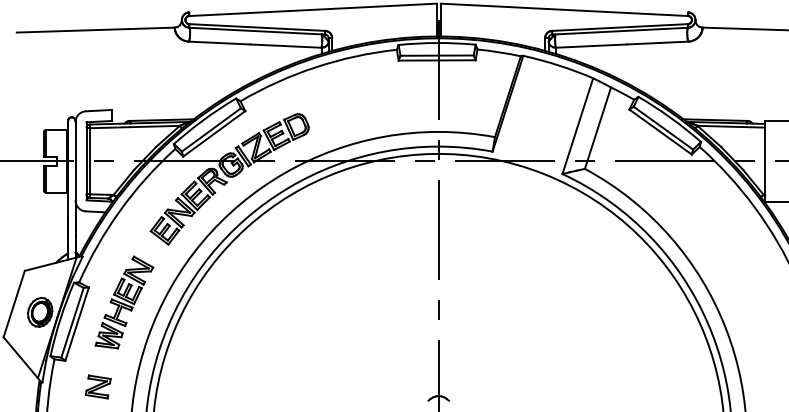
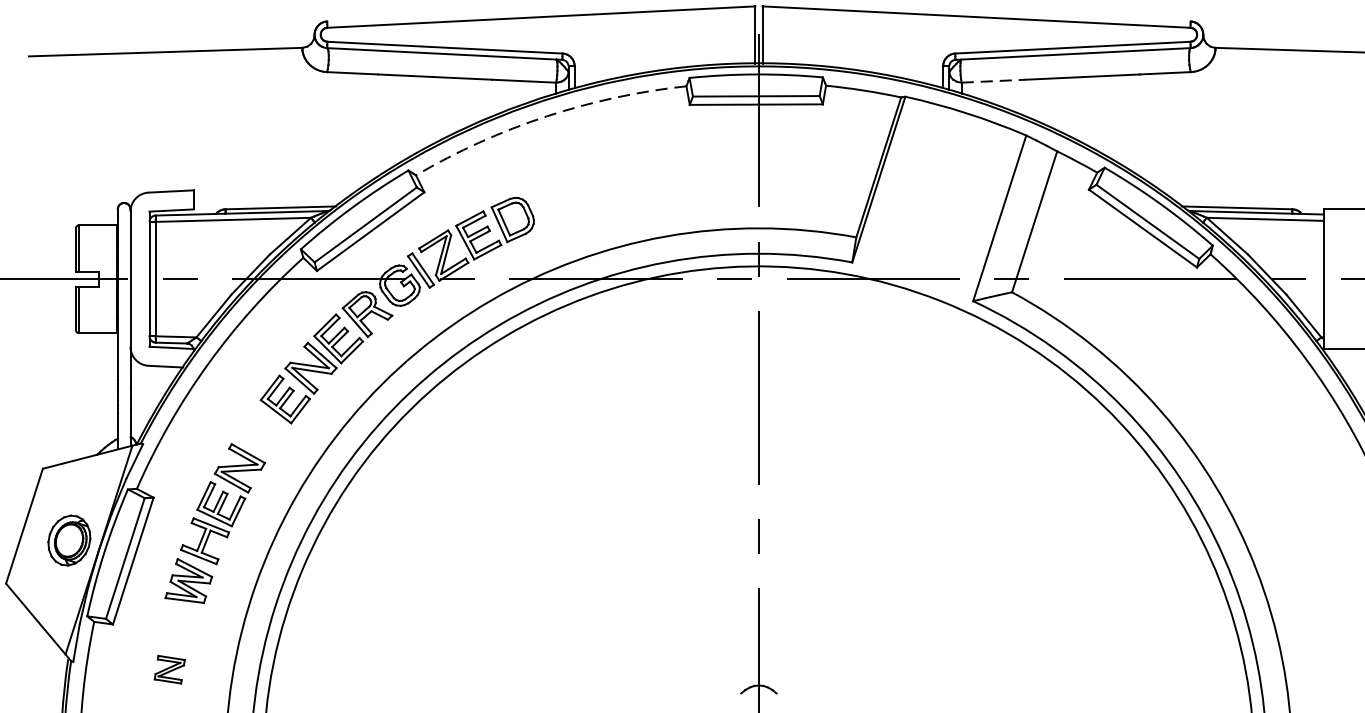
line: (574, 46) -> (993, 80), solid -> dashed
arc: (315, 67) -> (545, 116), solid -> dashed
part: (97, 386) -> (168, 668), size x0.7

